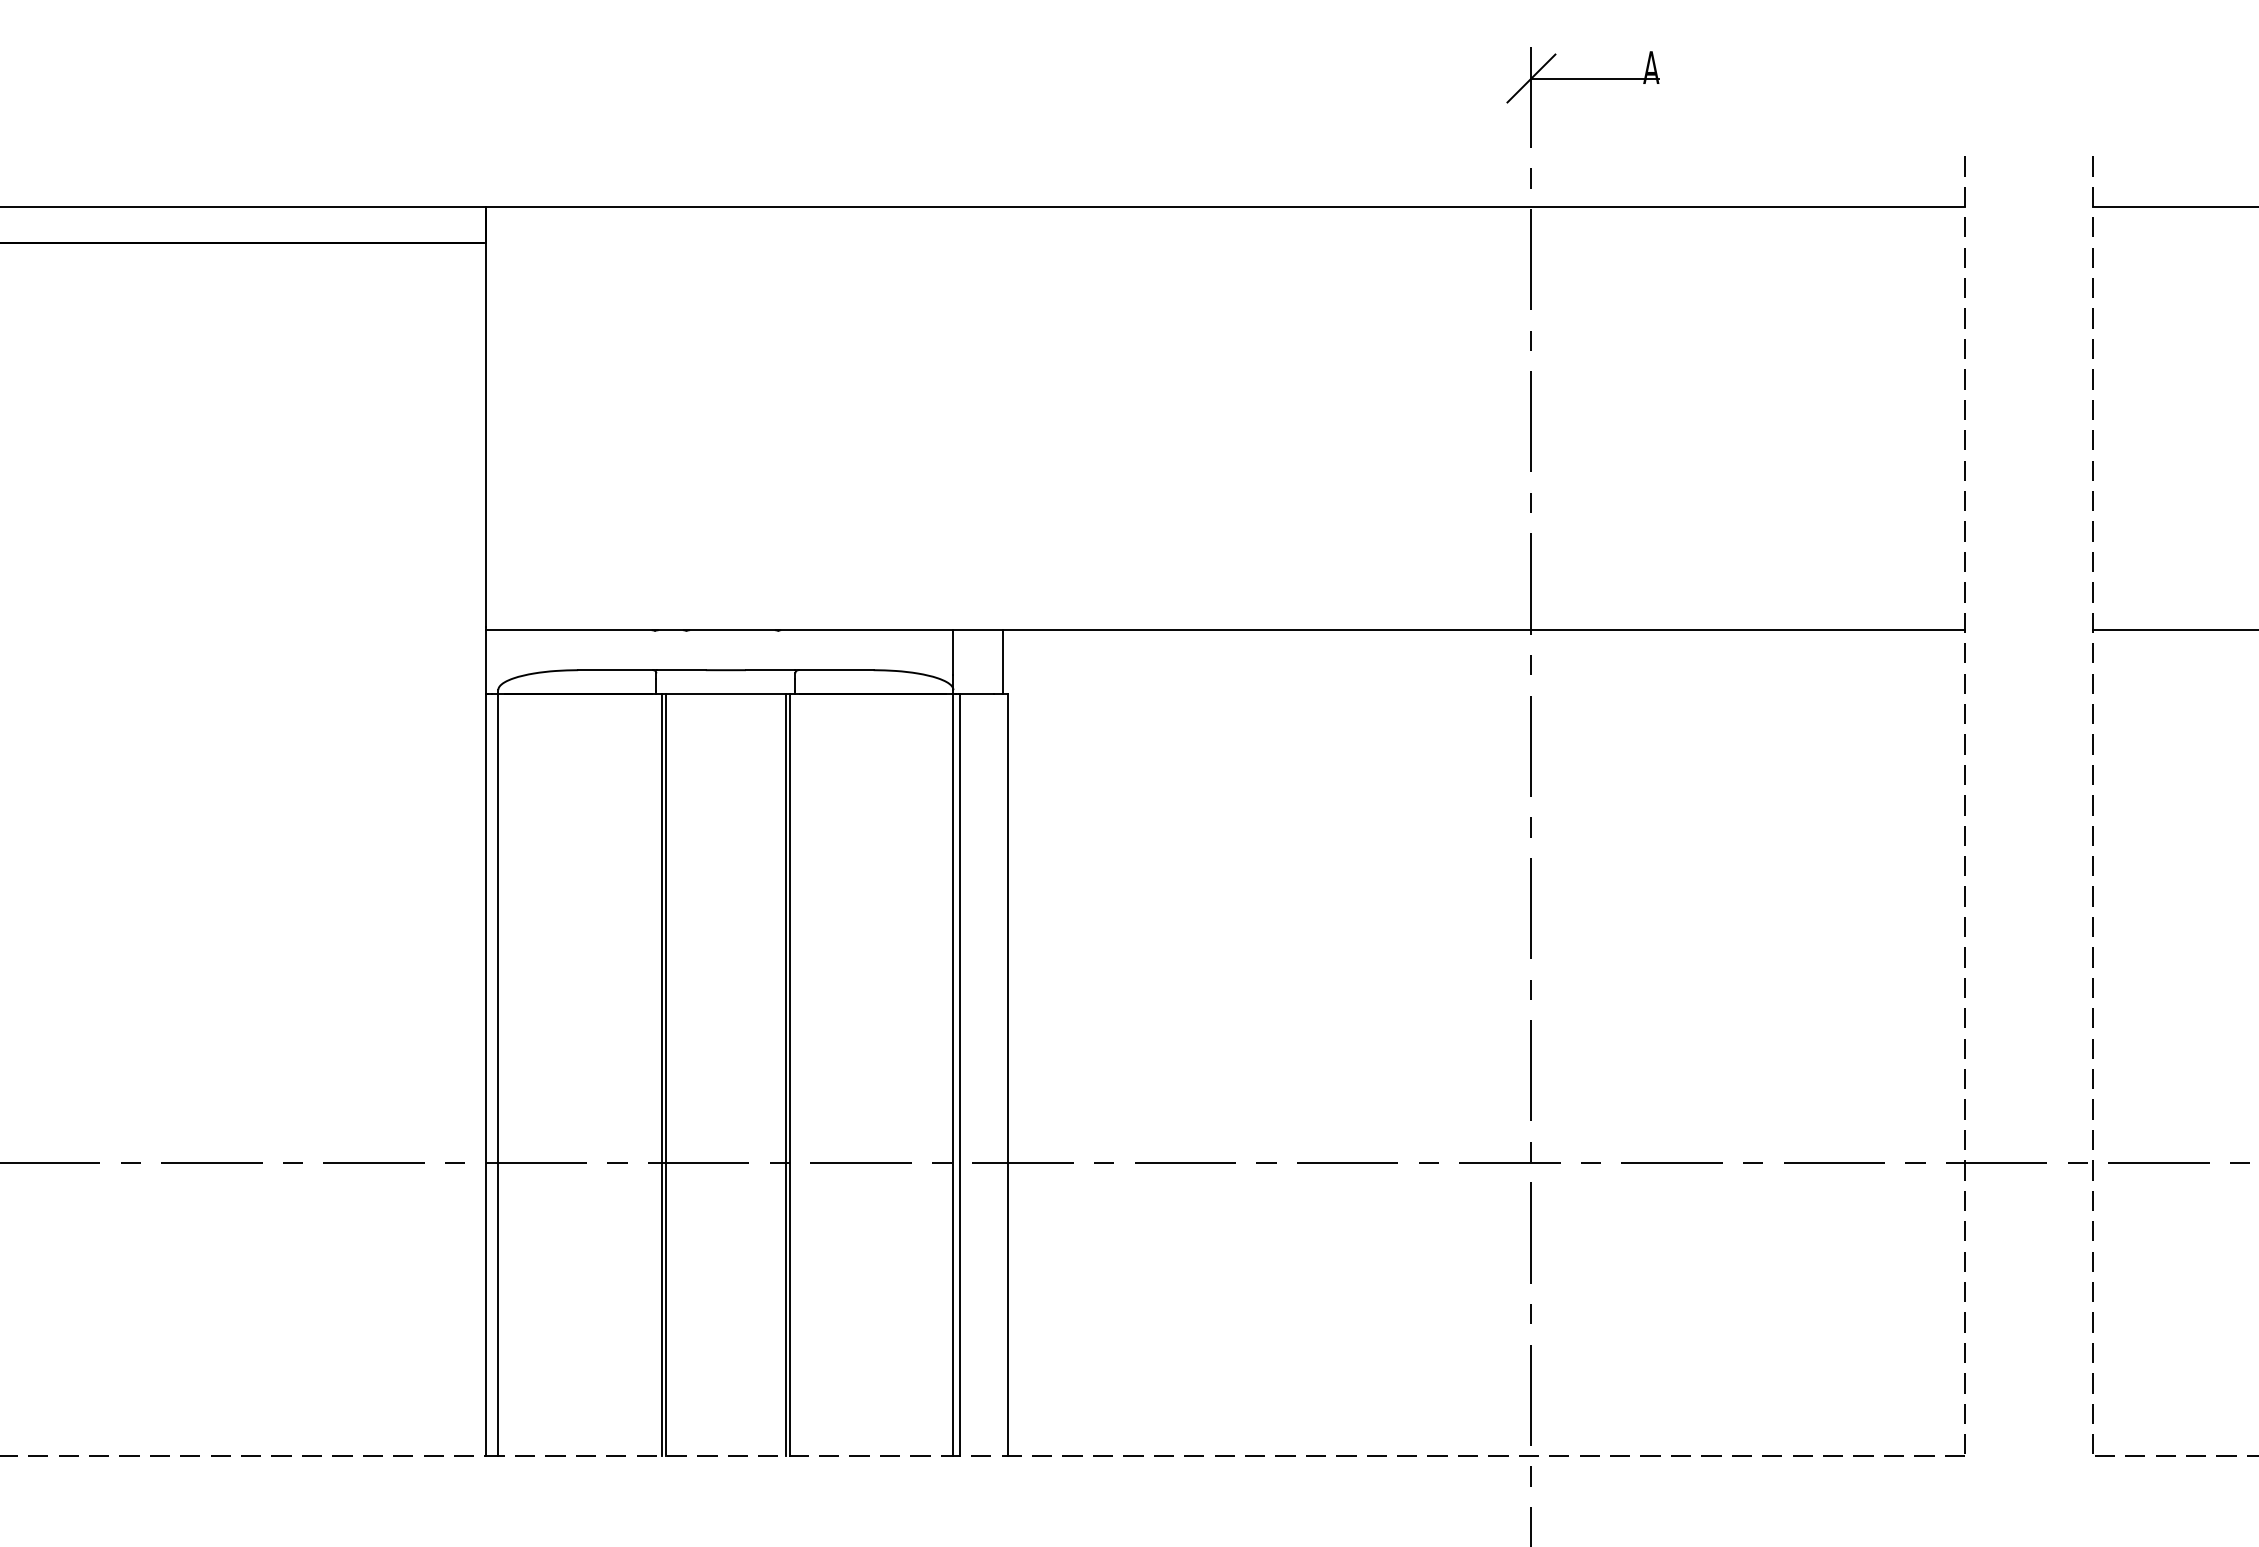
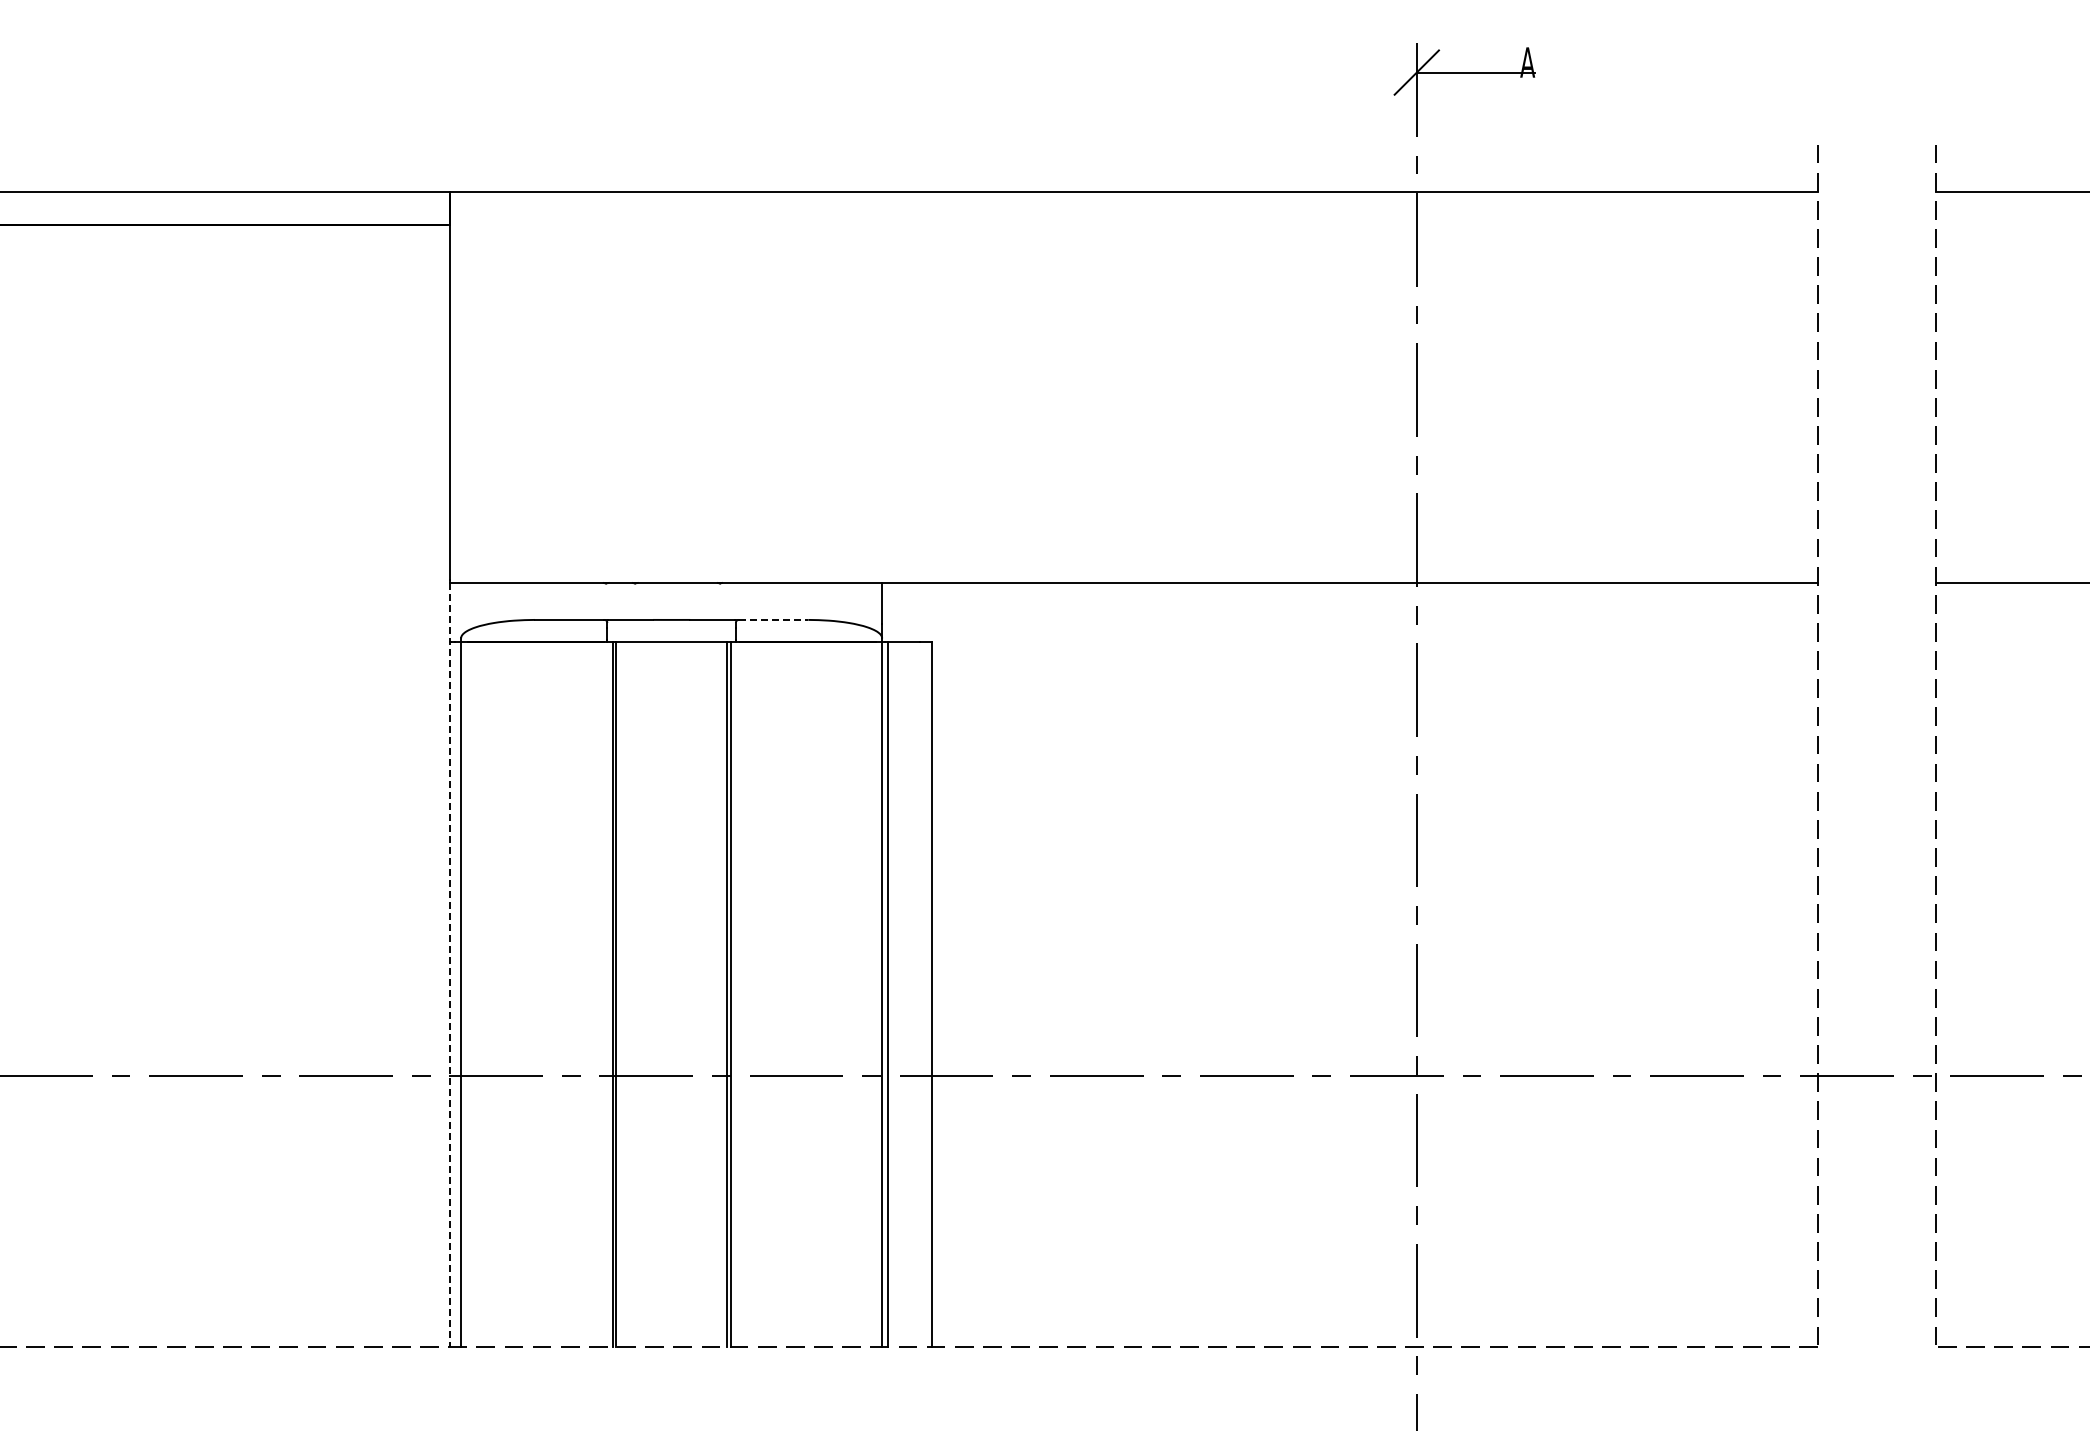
line: (1002, 662) -> (927, 612), removed
line: (836, 669) -> (773, 619), solid -> dashed
line: (486, 1042) -> (450, 964), solid -> dashed

